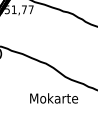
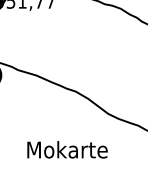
text: (54, 98) -> (68, 149), moved

